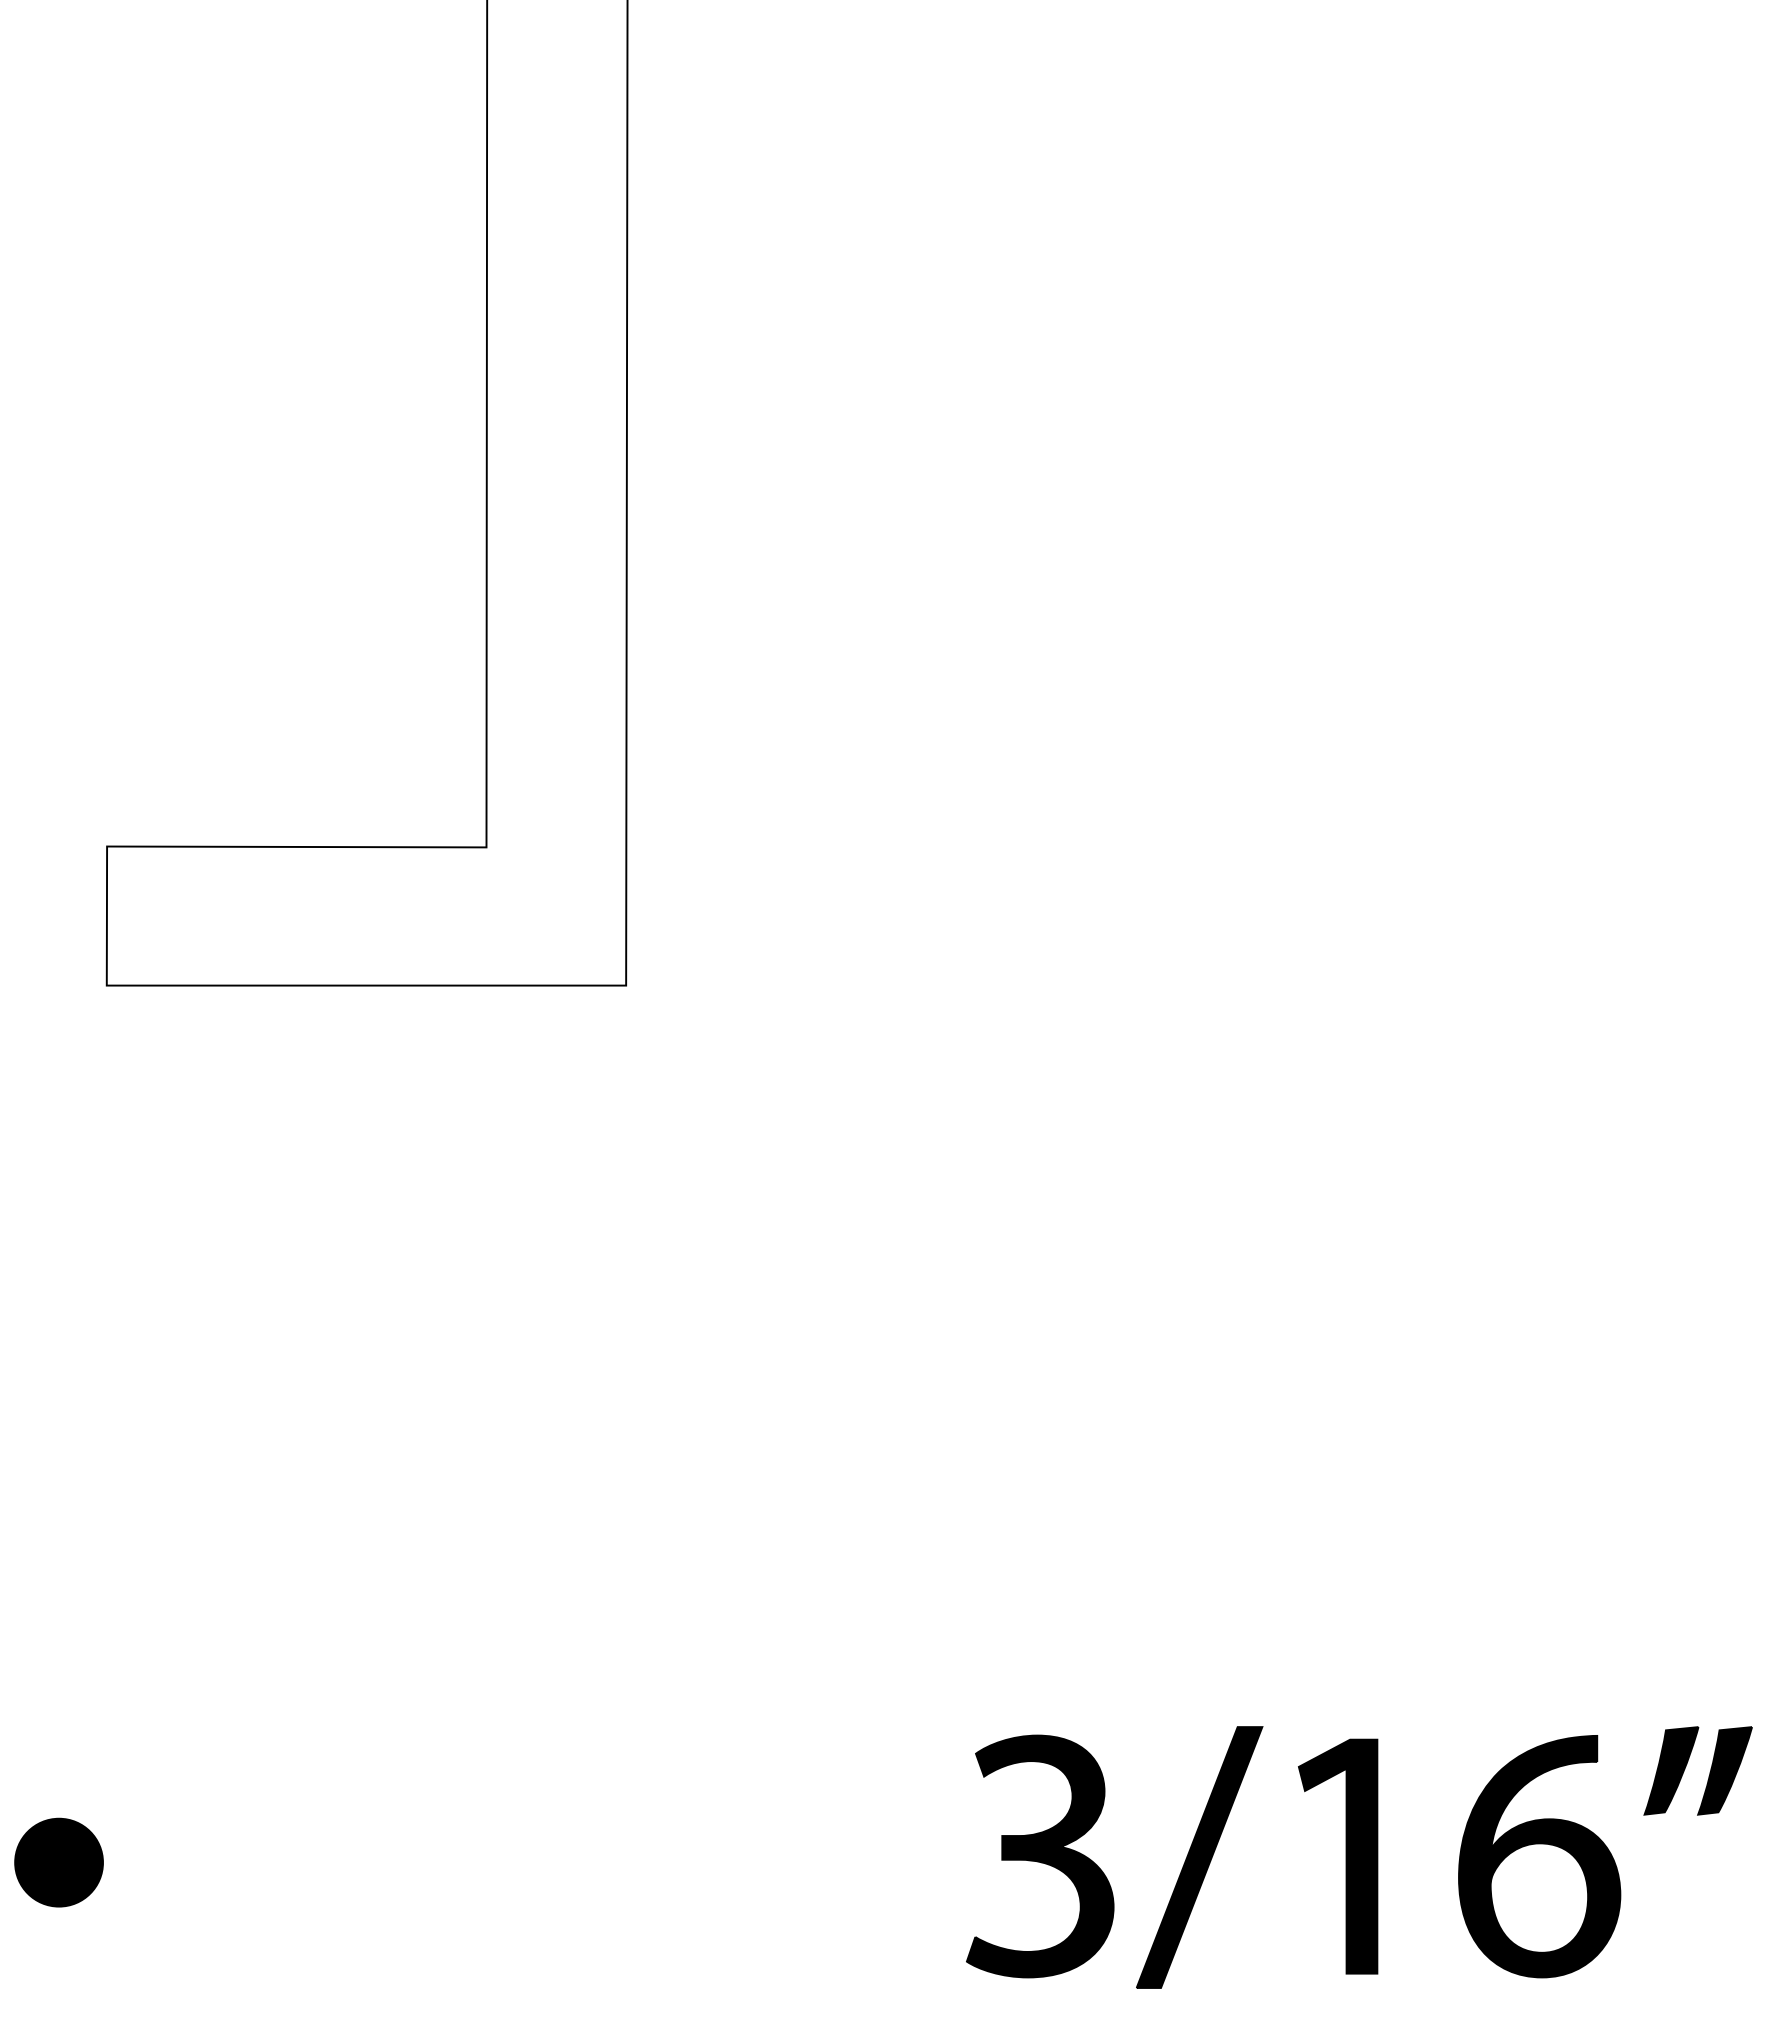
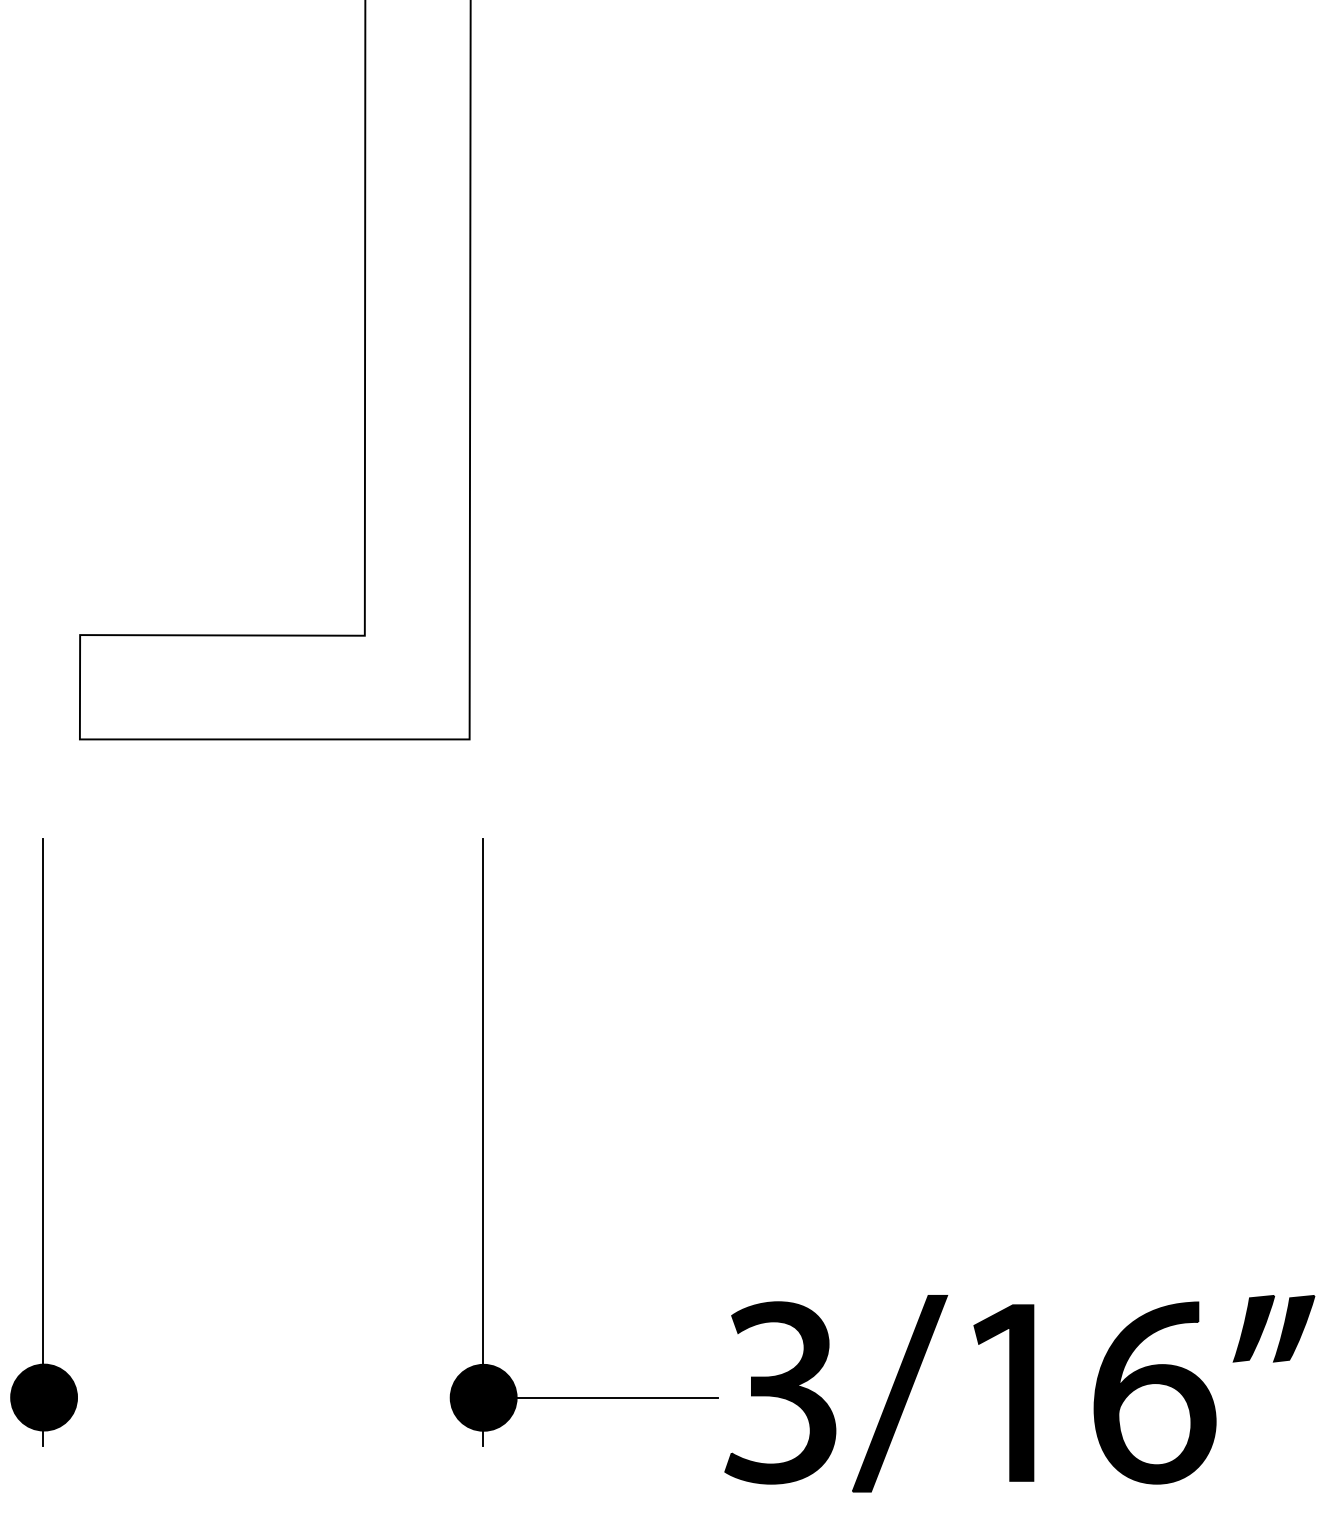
line: (57, 1522) -> (42, 1142), added
part: (645, 1522) -> (484, 1142), added

